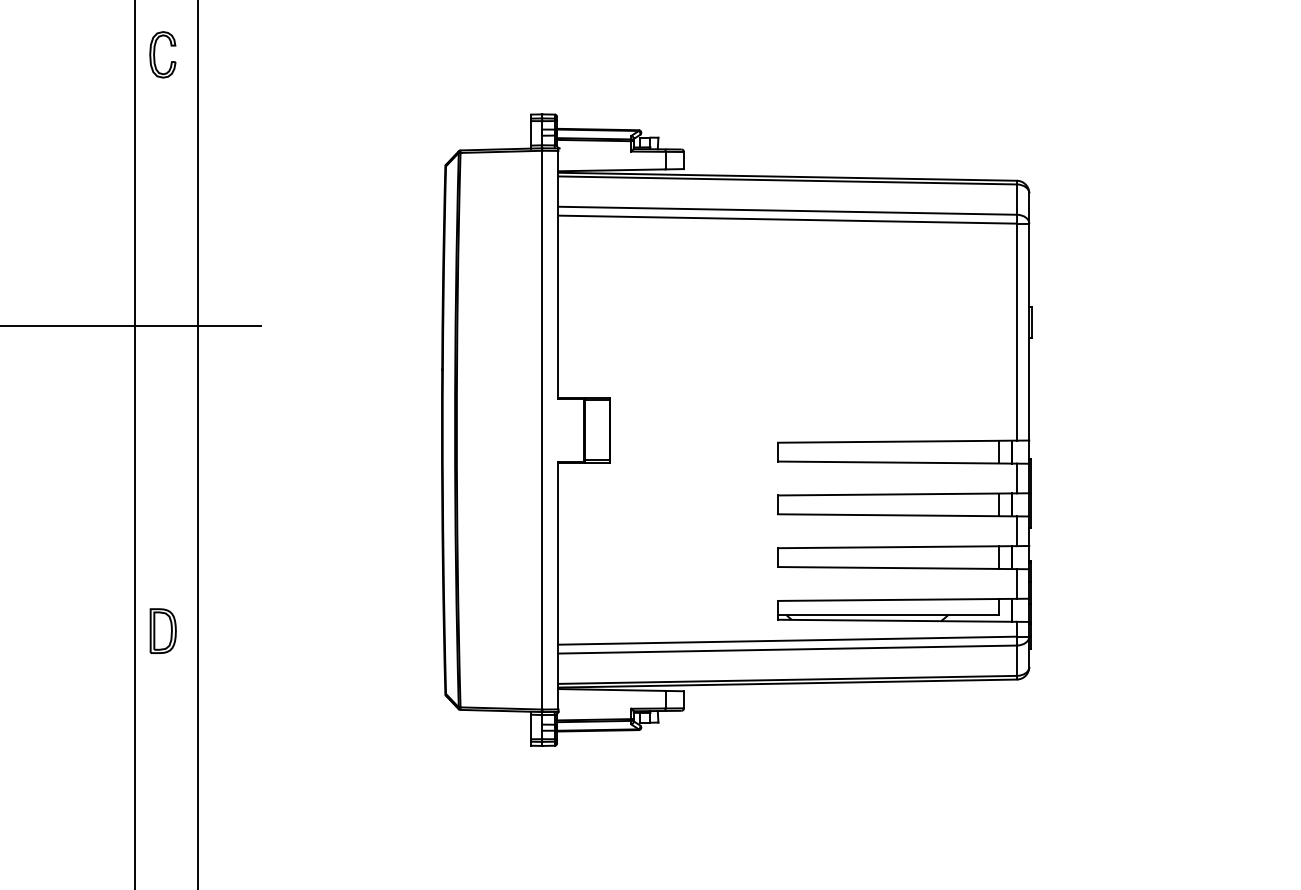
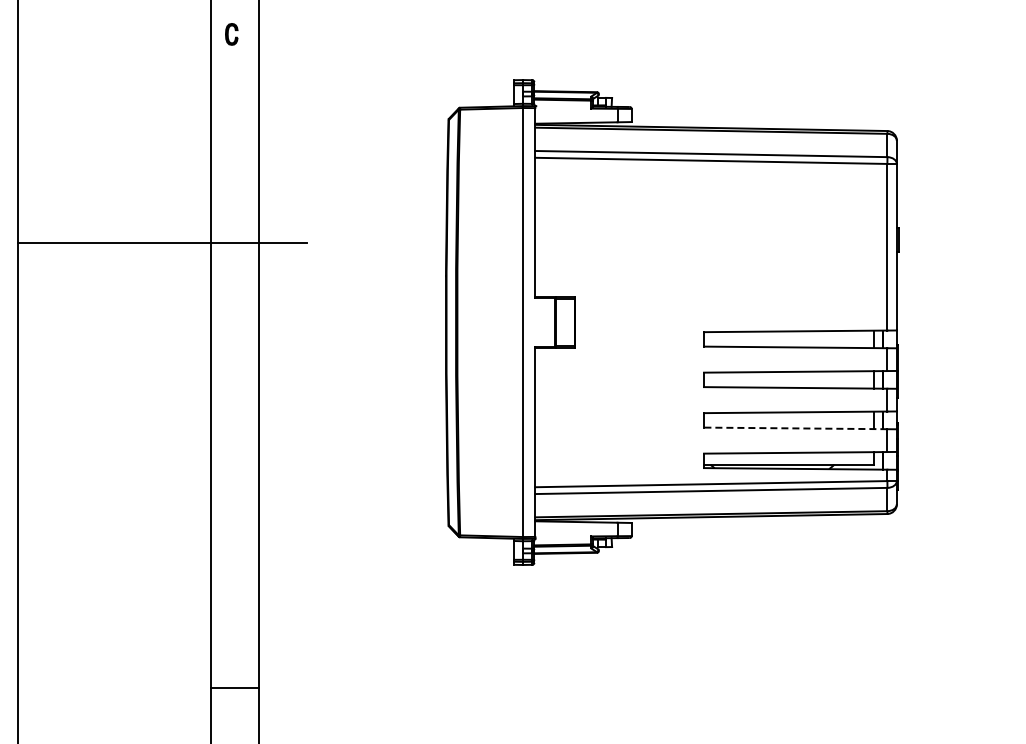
part: (162, 55) -> (231, 34), size x0.6
line: (897, 568) -> (795, 428), solid -> dashed
part: (162, 630) -> (231, 476), removed

